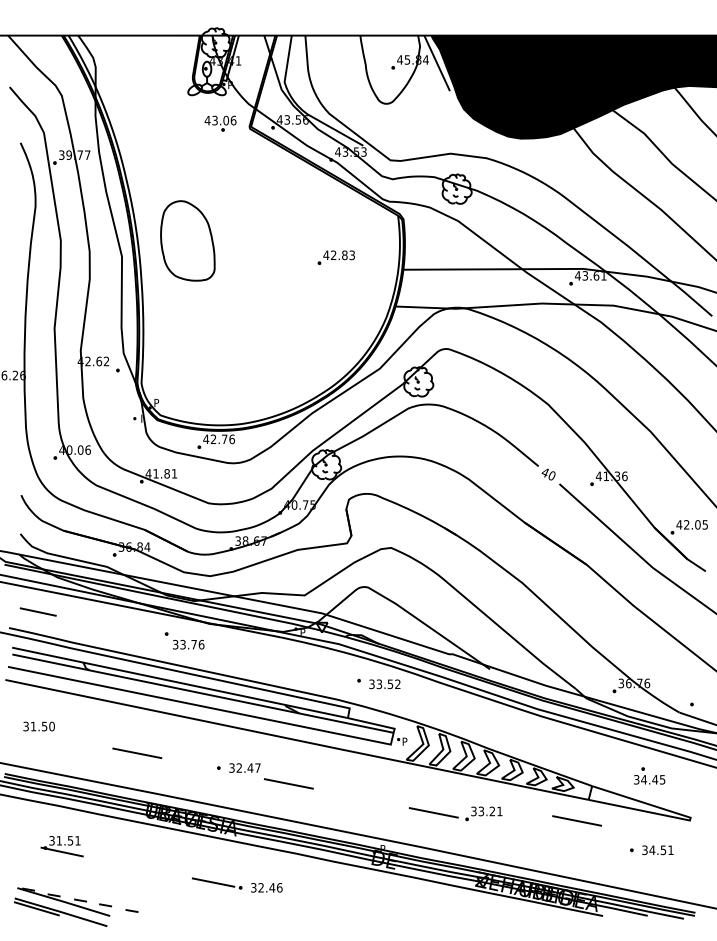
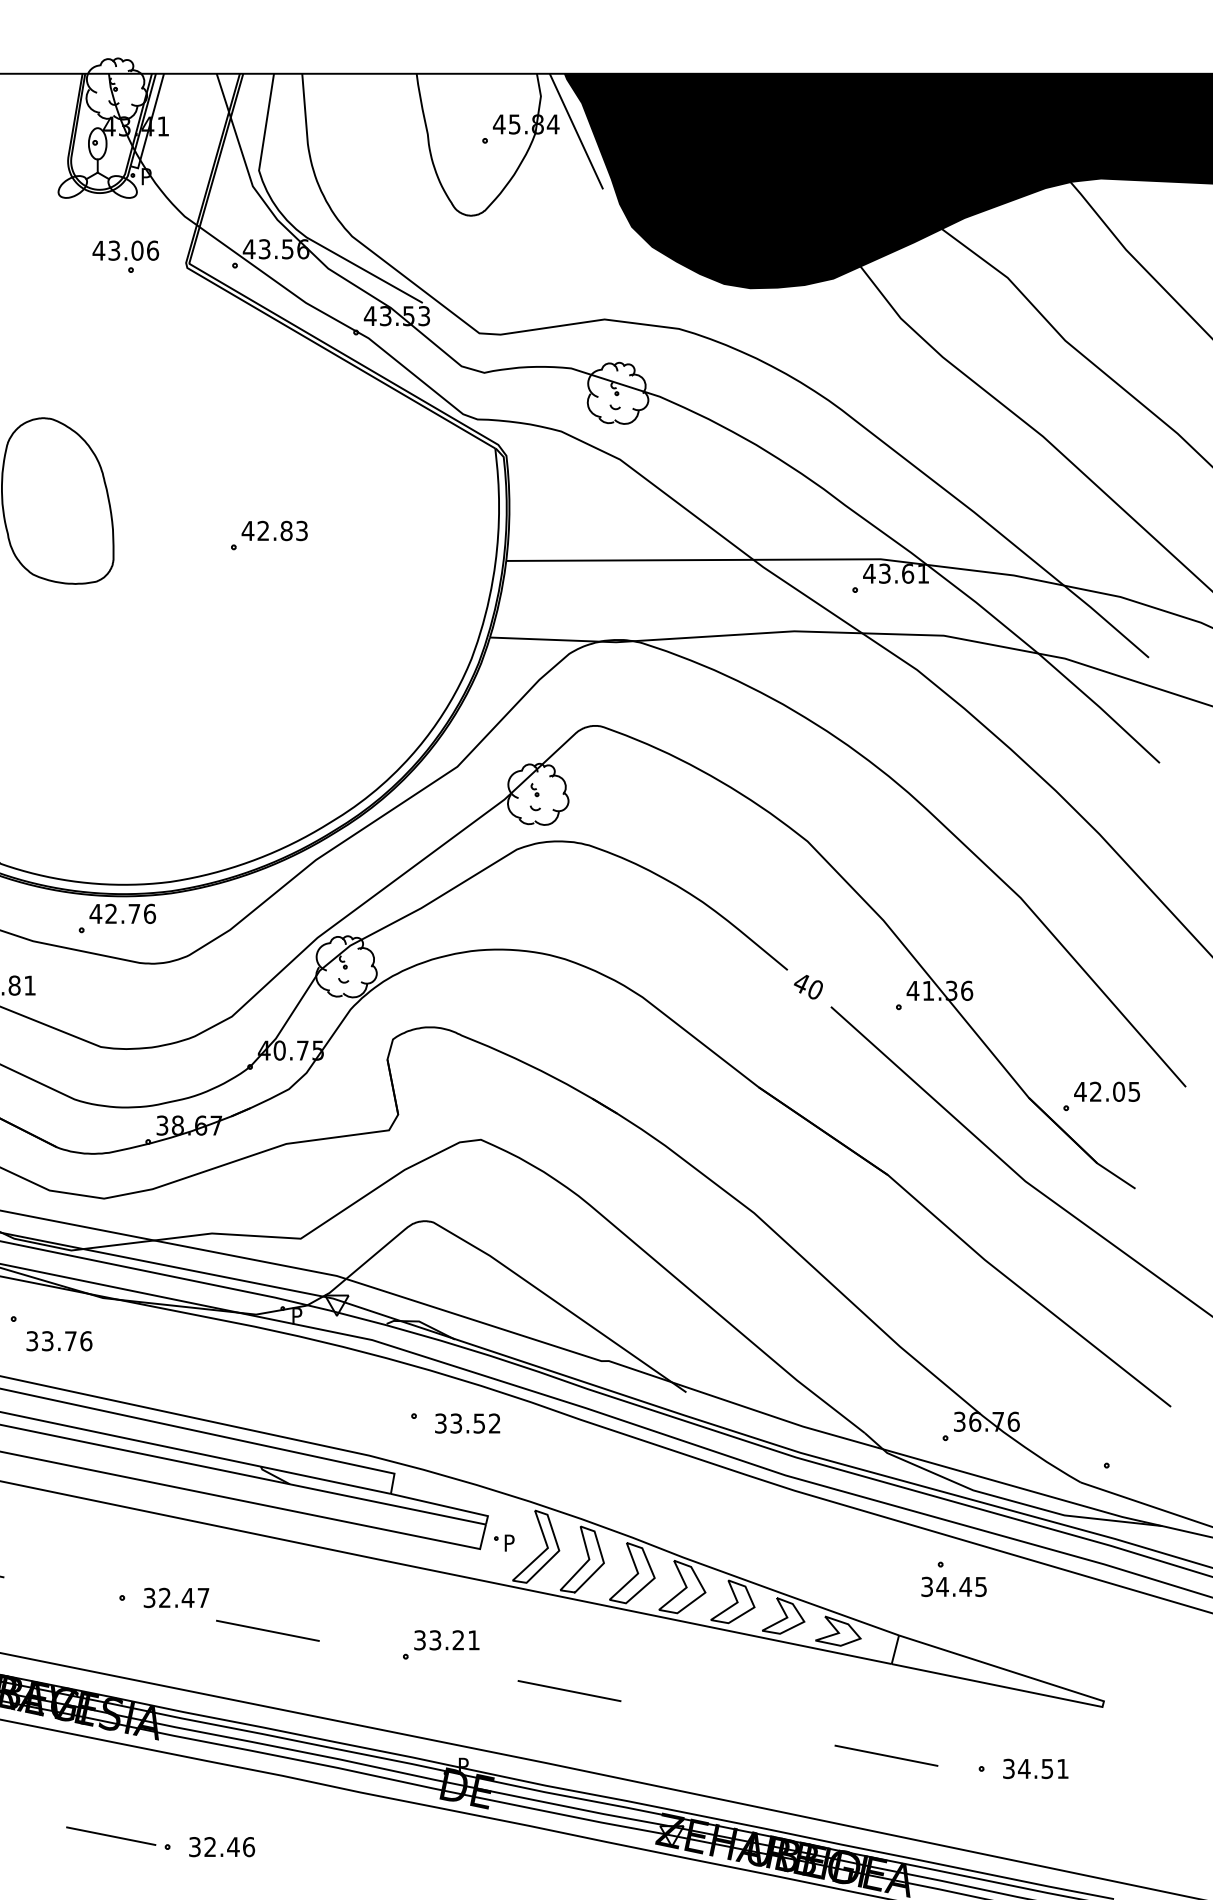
part: (335, 257) -> (267, 535), moved
part: (649, 775) -> (953, 1577), moved
part: (483, 813) -> (439, 1644), moved
line: (577, 820) -> (887, 1754), moved

